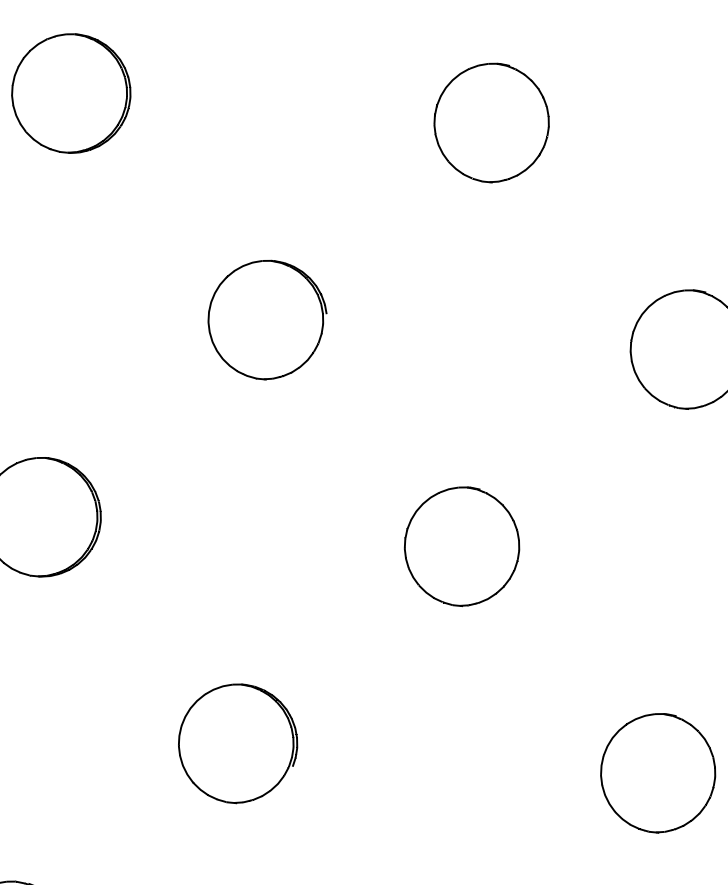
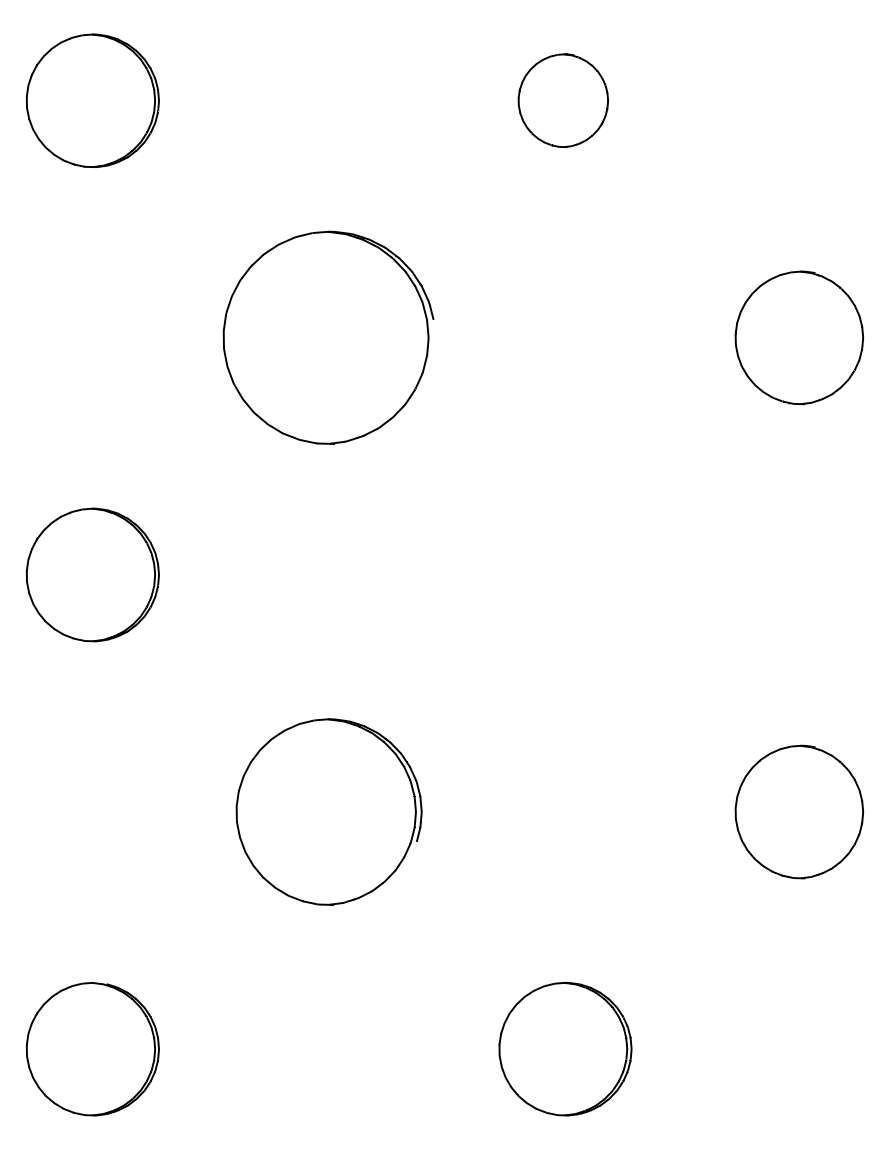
part: (491, 122) -> (563, 100), size x0.7
part: (267, 319) -> (328, 337), size x1.6
part: (462, 546) -> (563, 574), removed
part: (238, 743) -> (329, 811), size x1.4

